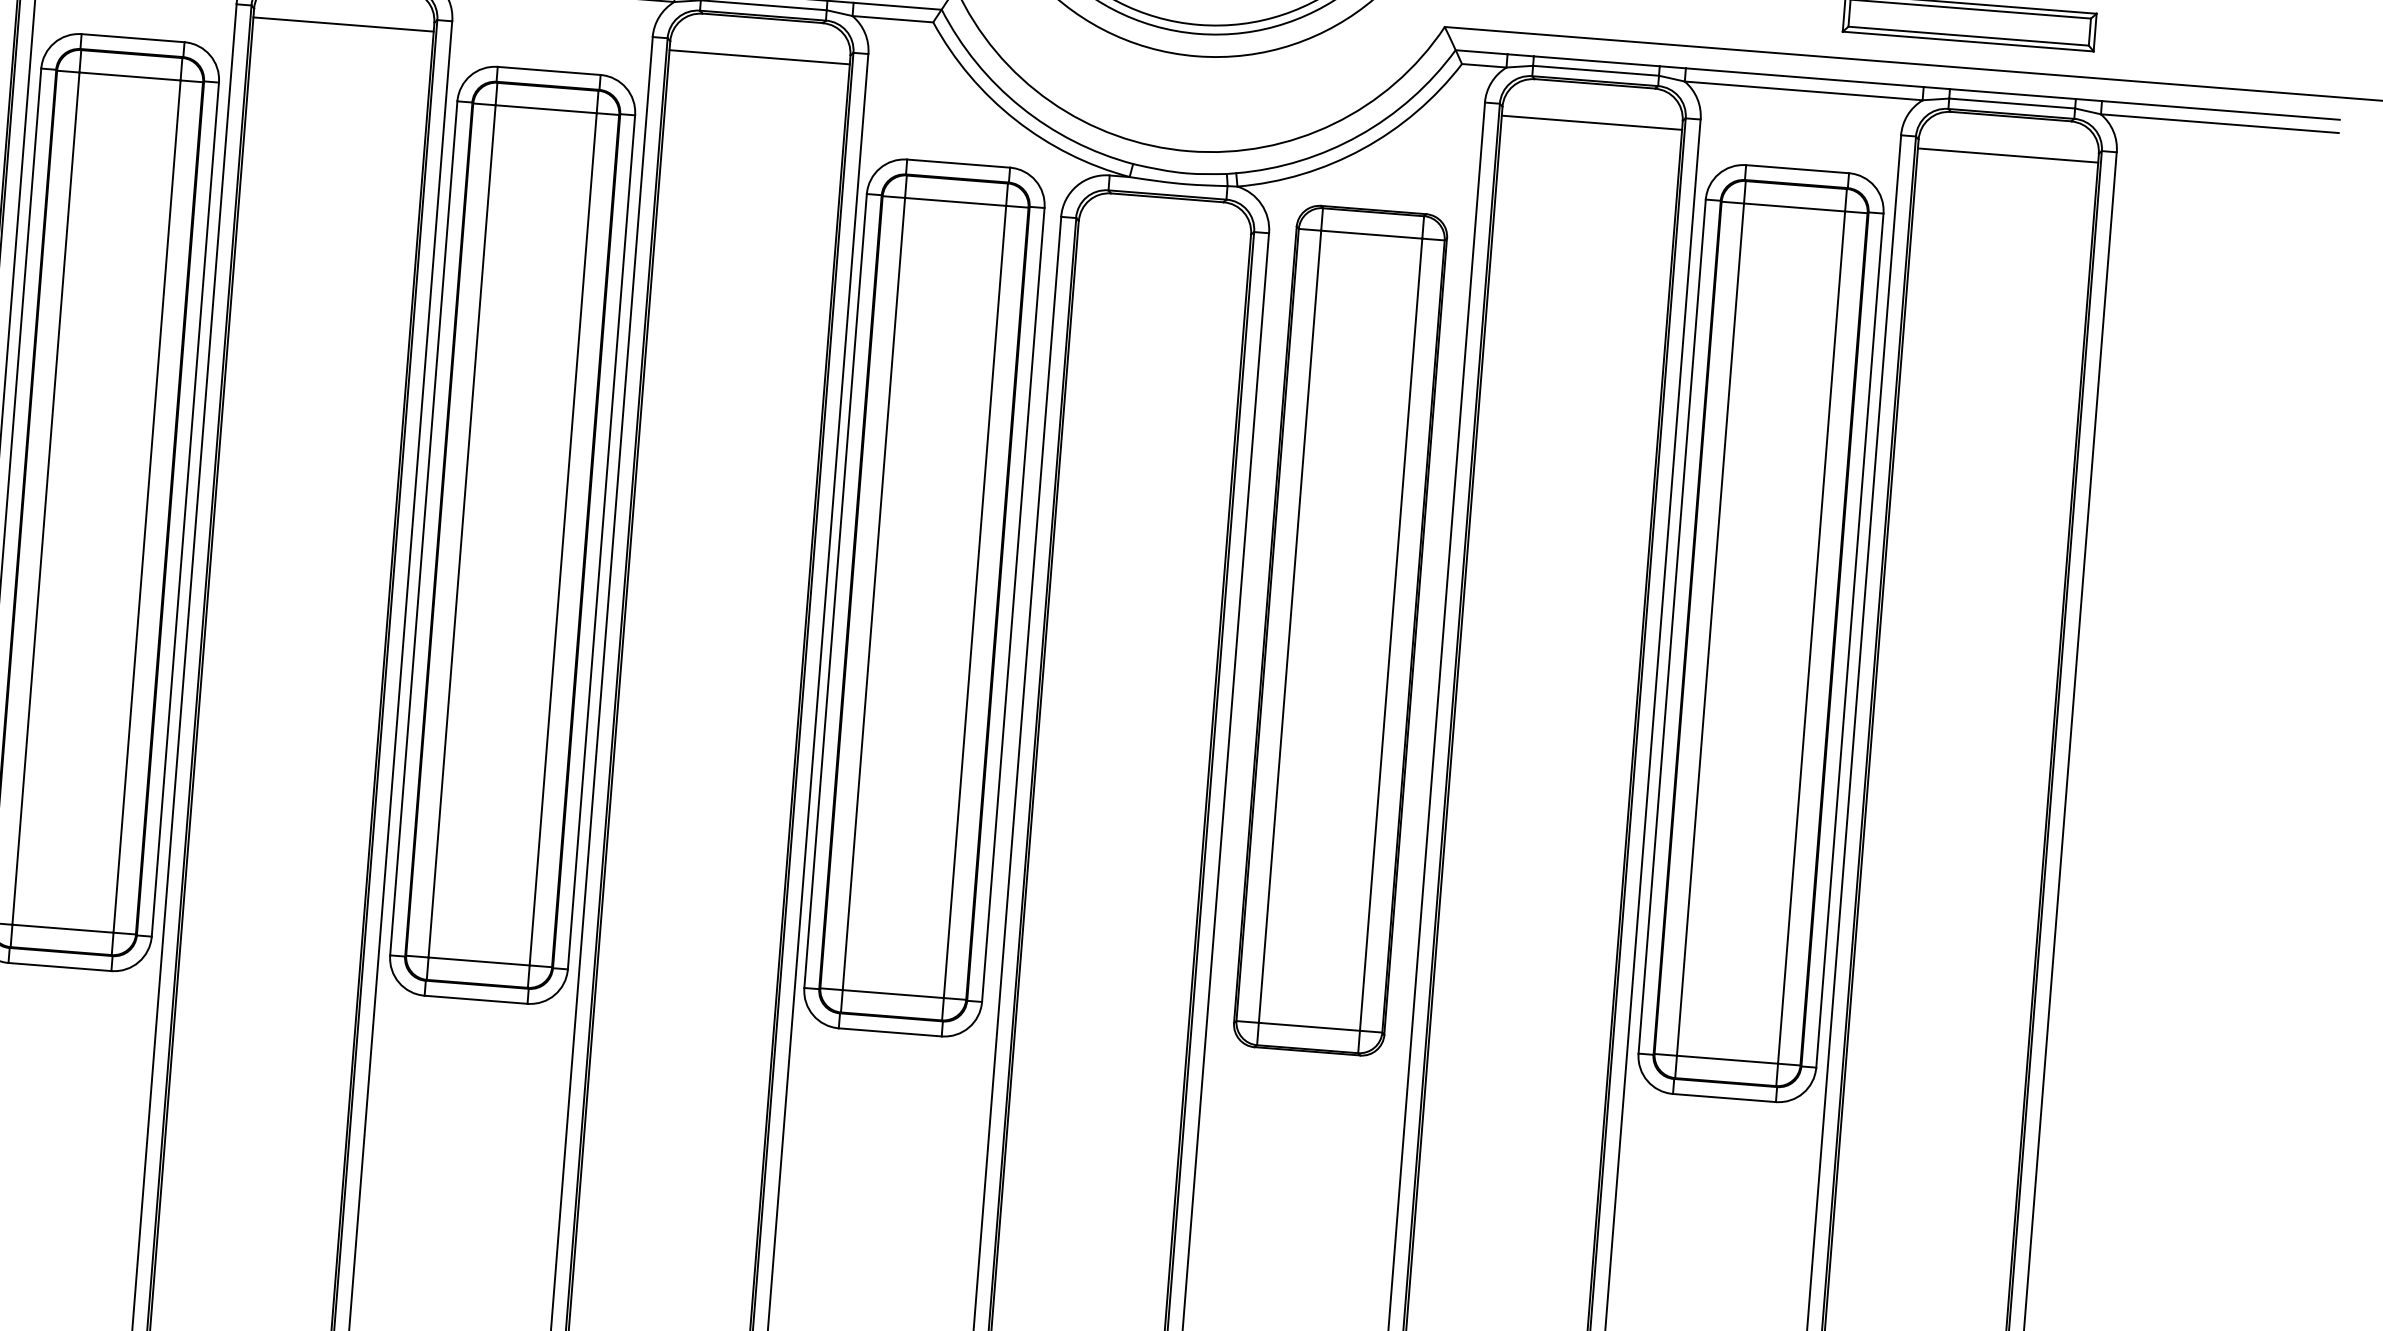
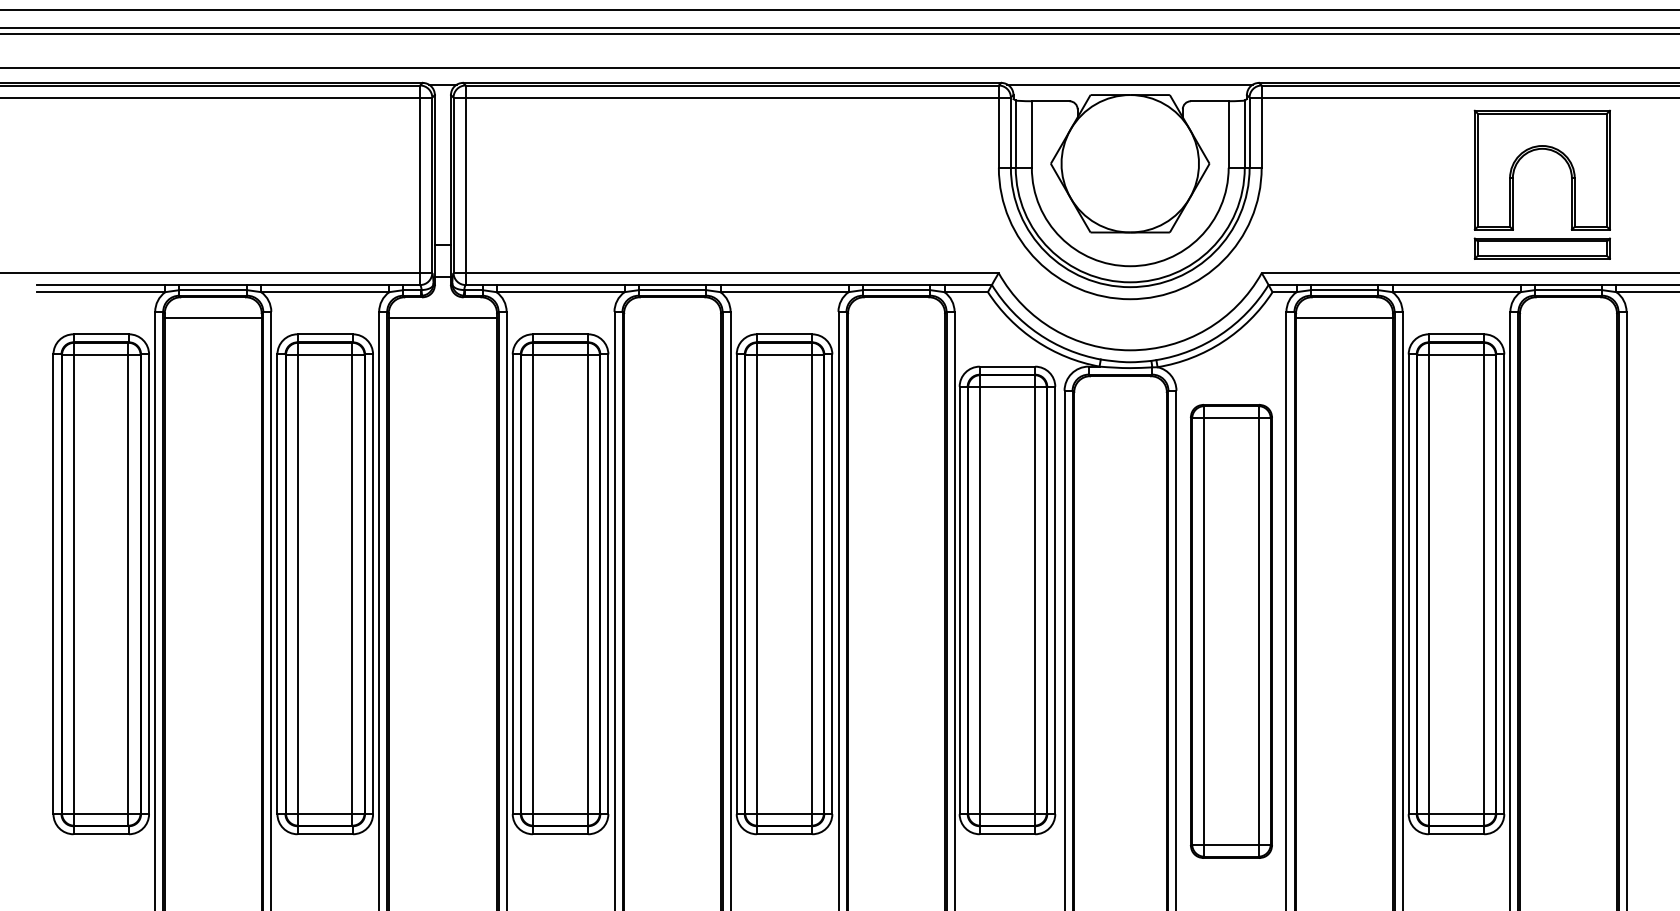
line: (343, 25) -> (672, 318), removed
line: (759, 57) -> (896, 318), removed
line: (2007, 156) -> (1568, 318), removed
part: (1338, 630) -> (1230, 631), moved

